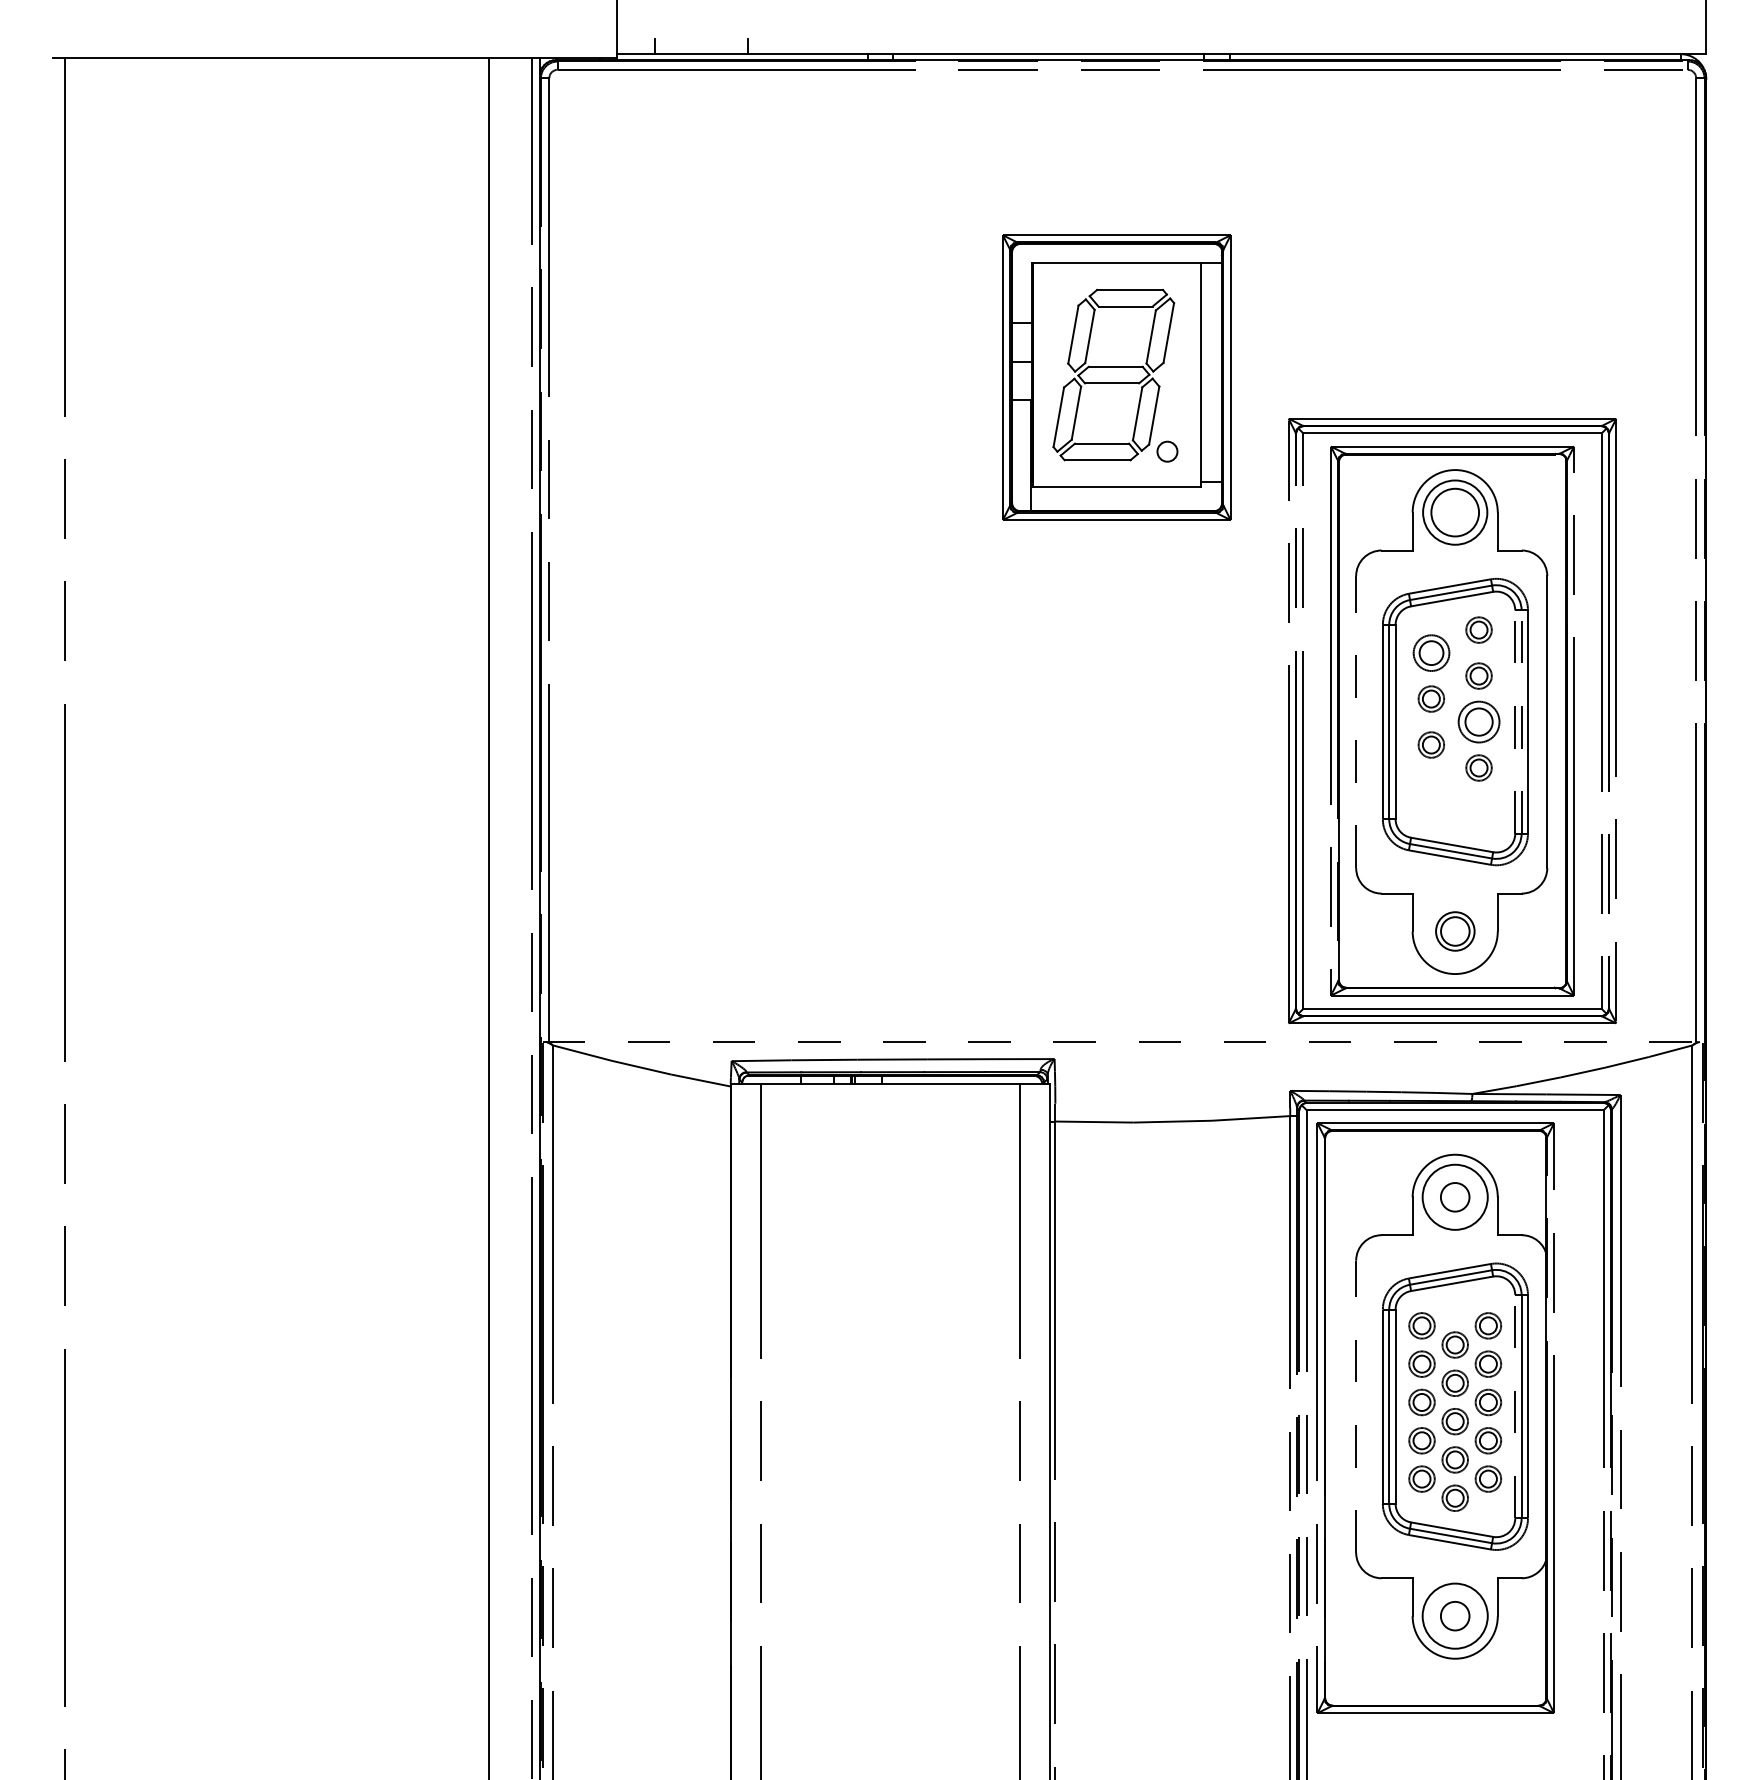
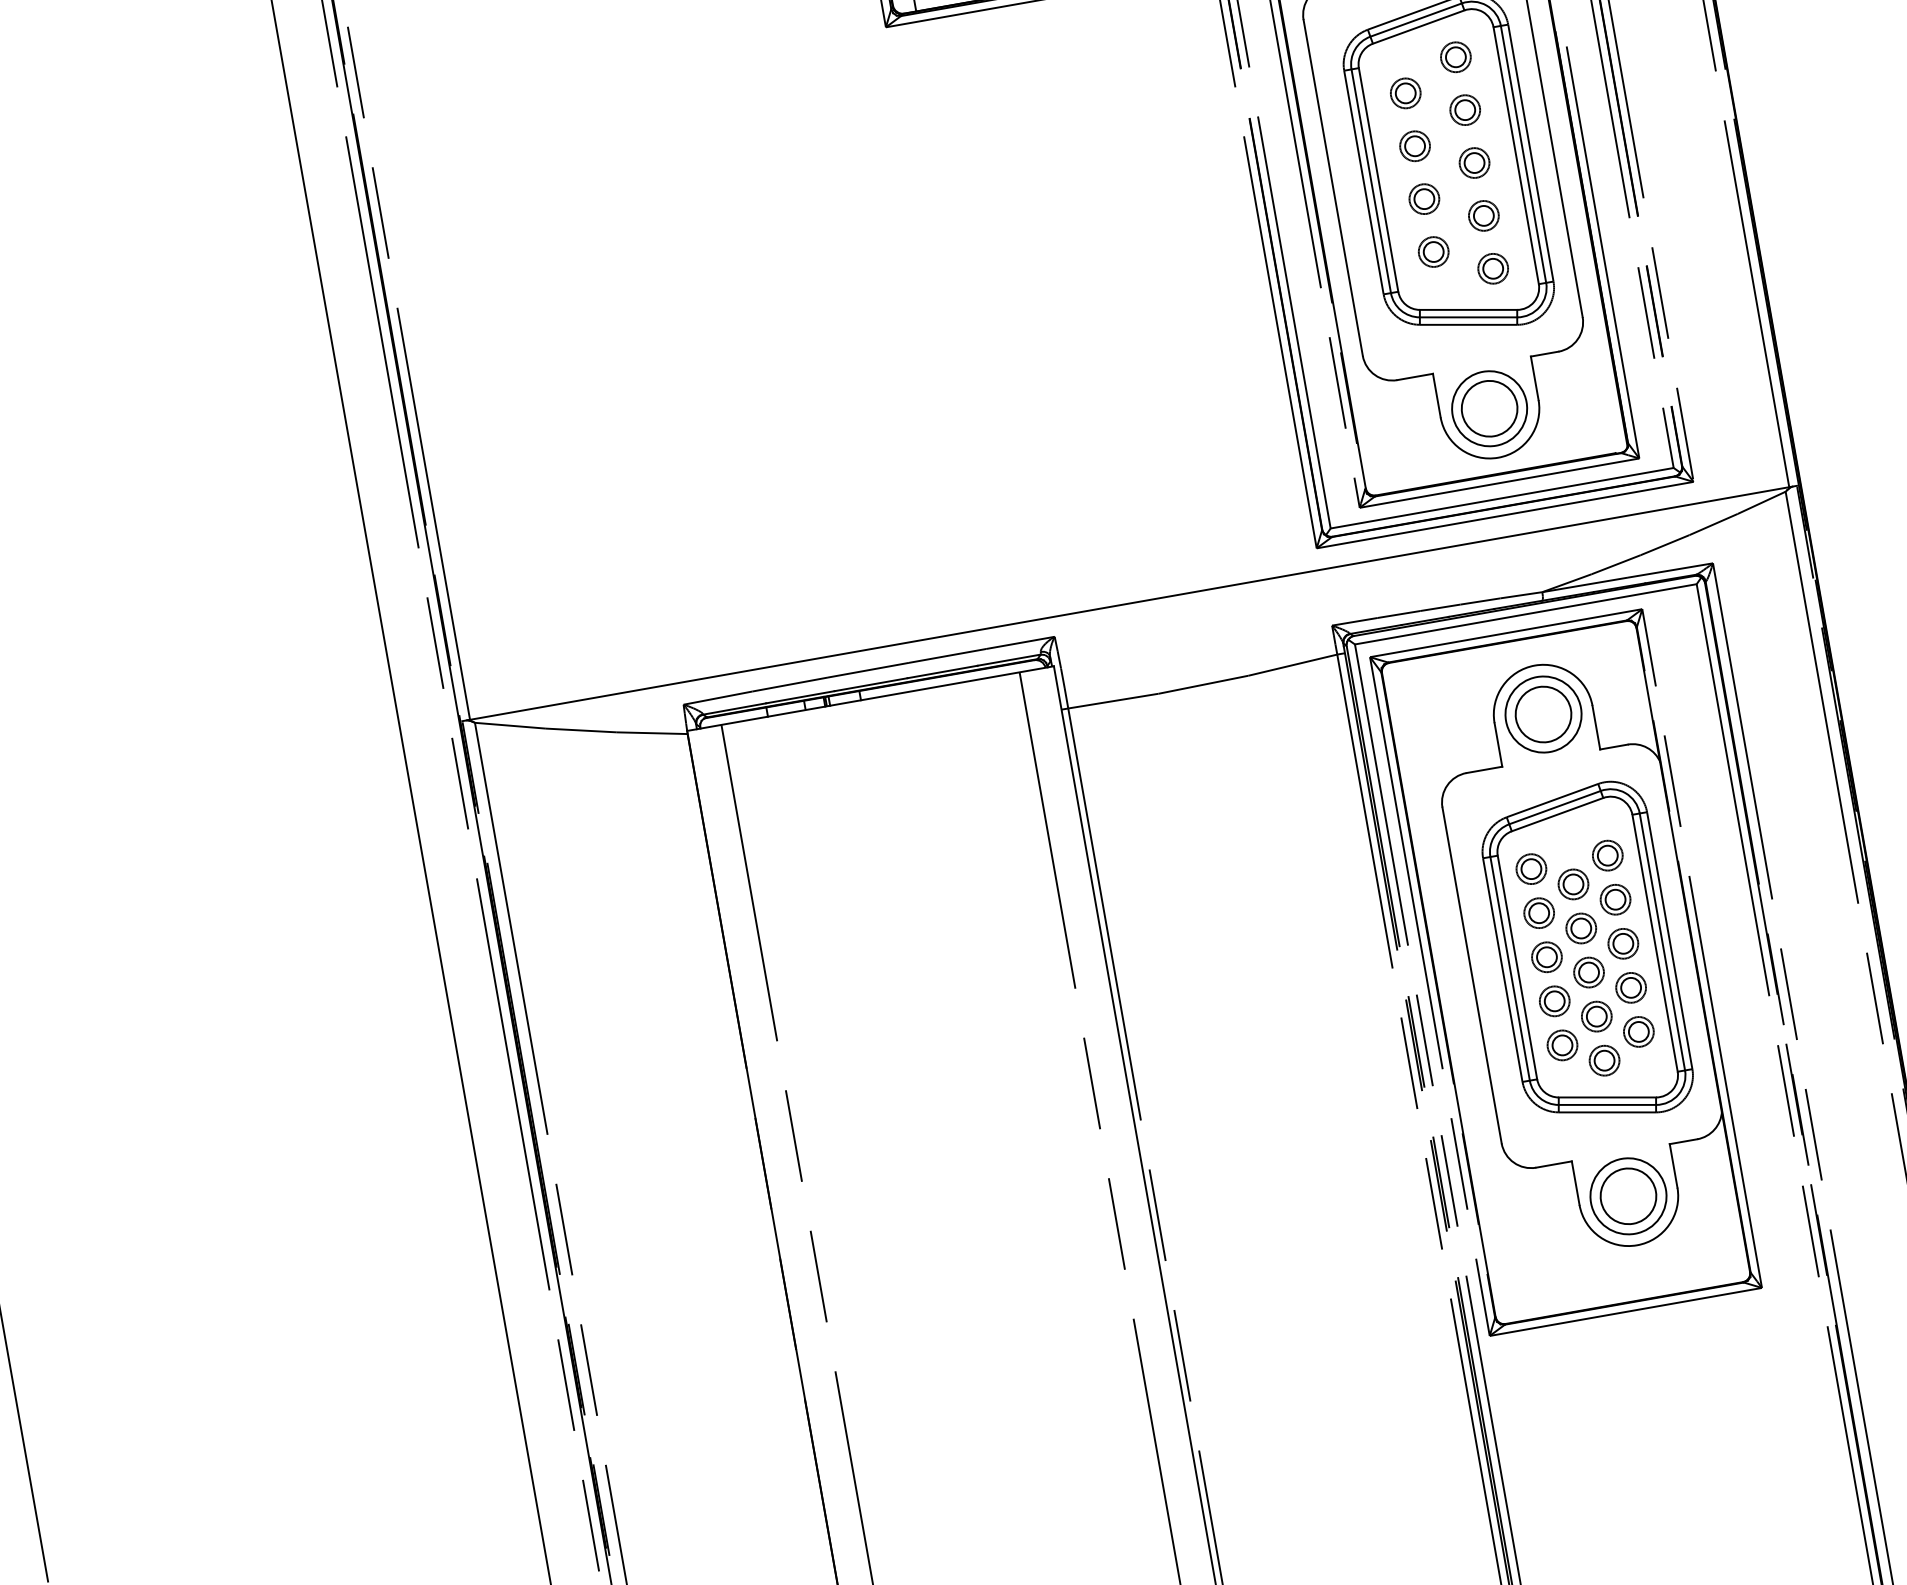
part: (1430, 652) -> (1404, 92), size x0.71
line: (1356, 721) -> (1333, 187), dashed -> solid
part: (1478, 721) -> (1473, 162), size x0.62
line: (1515, 722) -> (1516, 156), dashed -> solid
line: (1521, 722) -> (1523, 154), dashed -> solid
part: (1430, 790) -> (1432, 251), added
part: (1478, 813) -> (1492, 268), added
part: (1455, 931) -> (1489, 408), size x1.67
line: (1123, 1042) -> (1130, 603), dashed -> solid
circle: (1455, 1197) -> (1543, 714), size x1.67
line: (1356, 1406) -> (1472, 975), dashed -> solid
line: (1515, 1406) -> (1655, 942), dashed -> solid
circle: (1455, 1616) -> (1628, 1196), size x1.67

